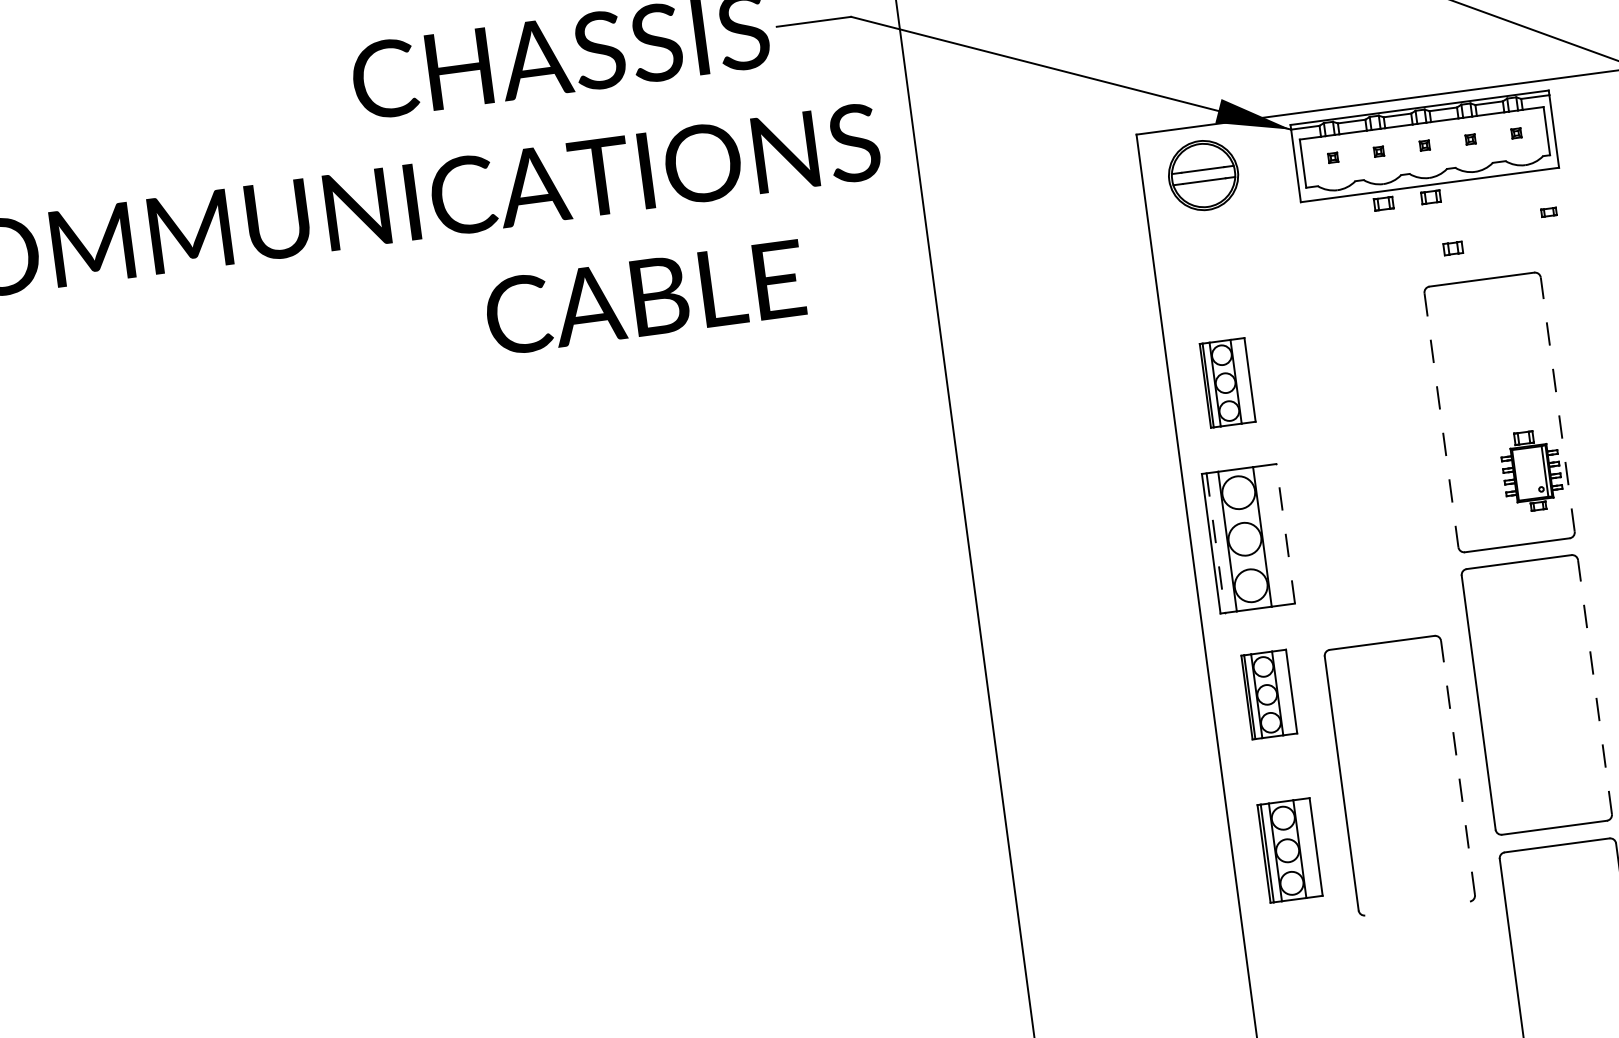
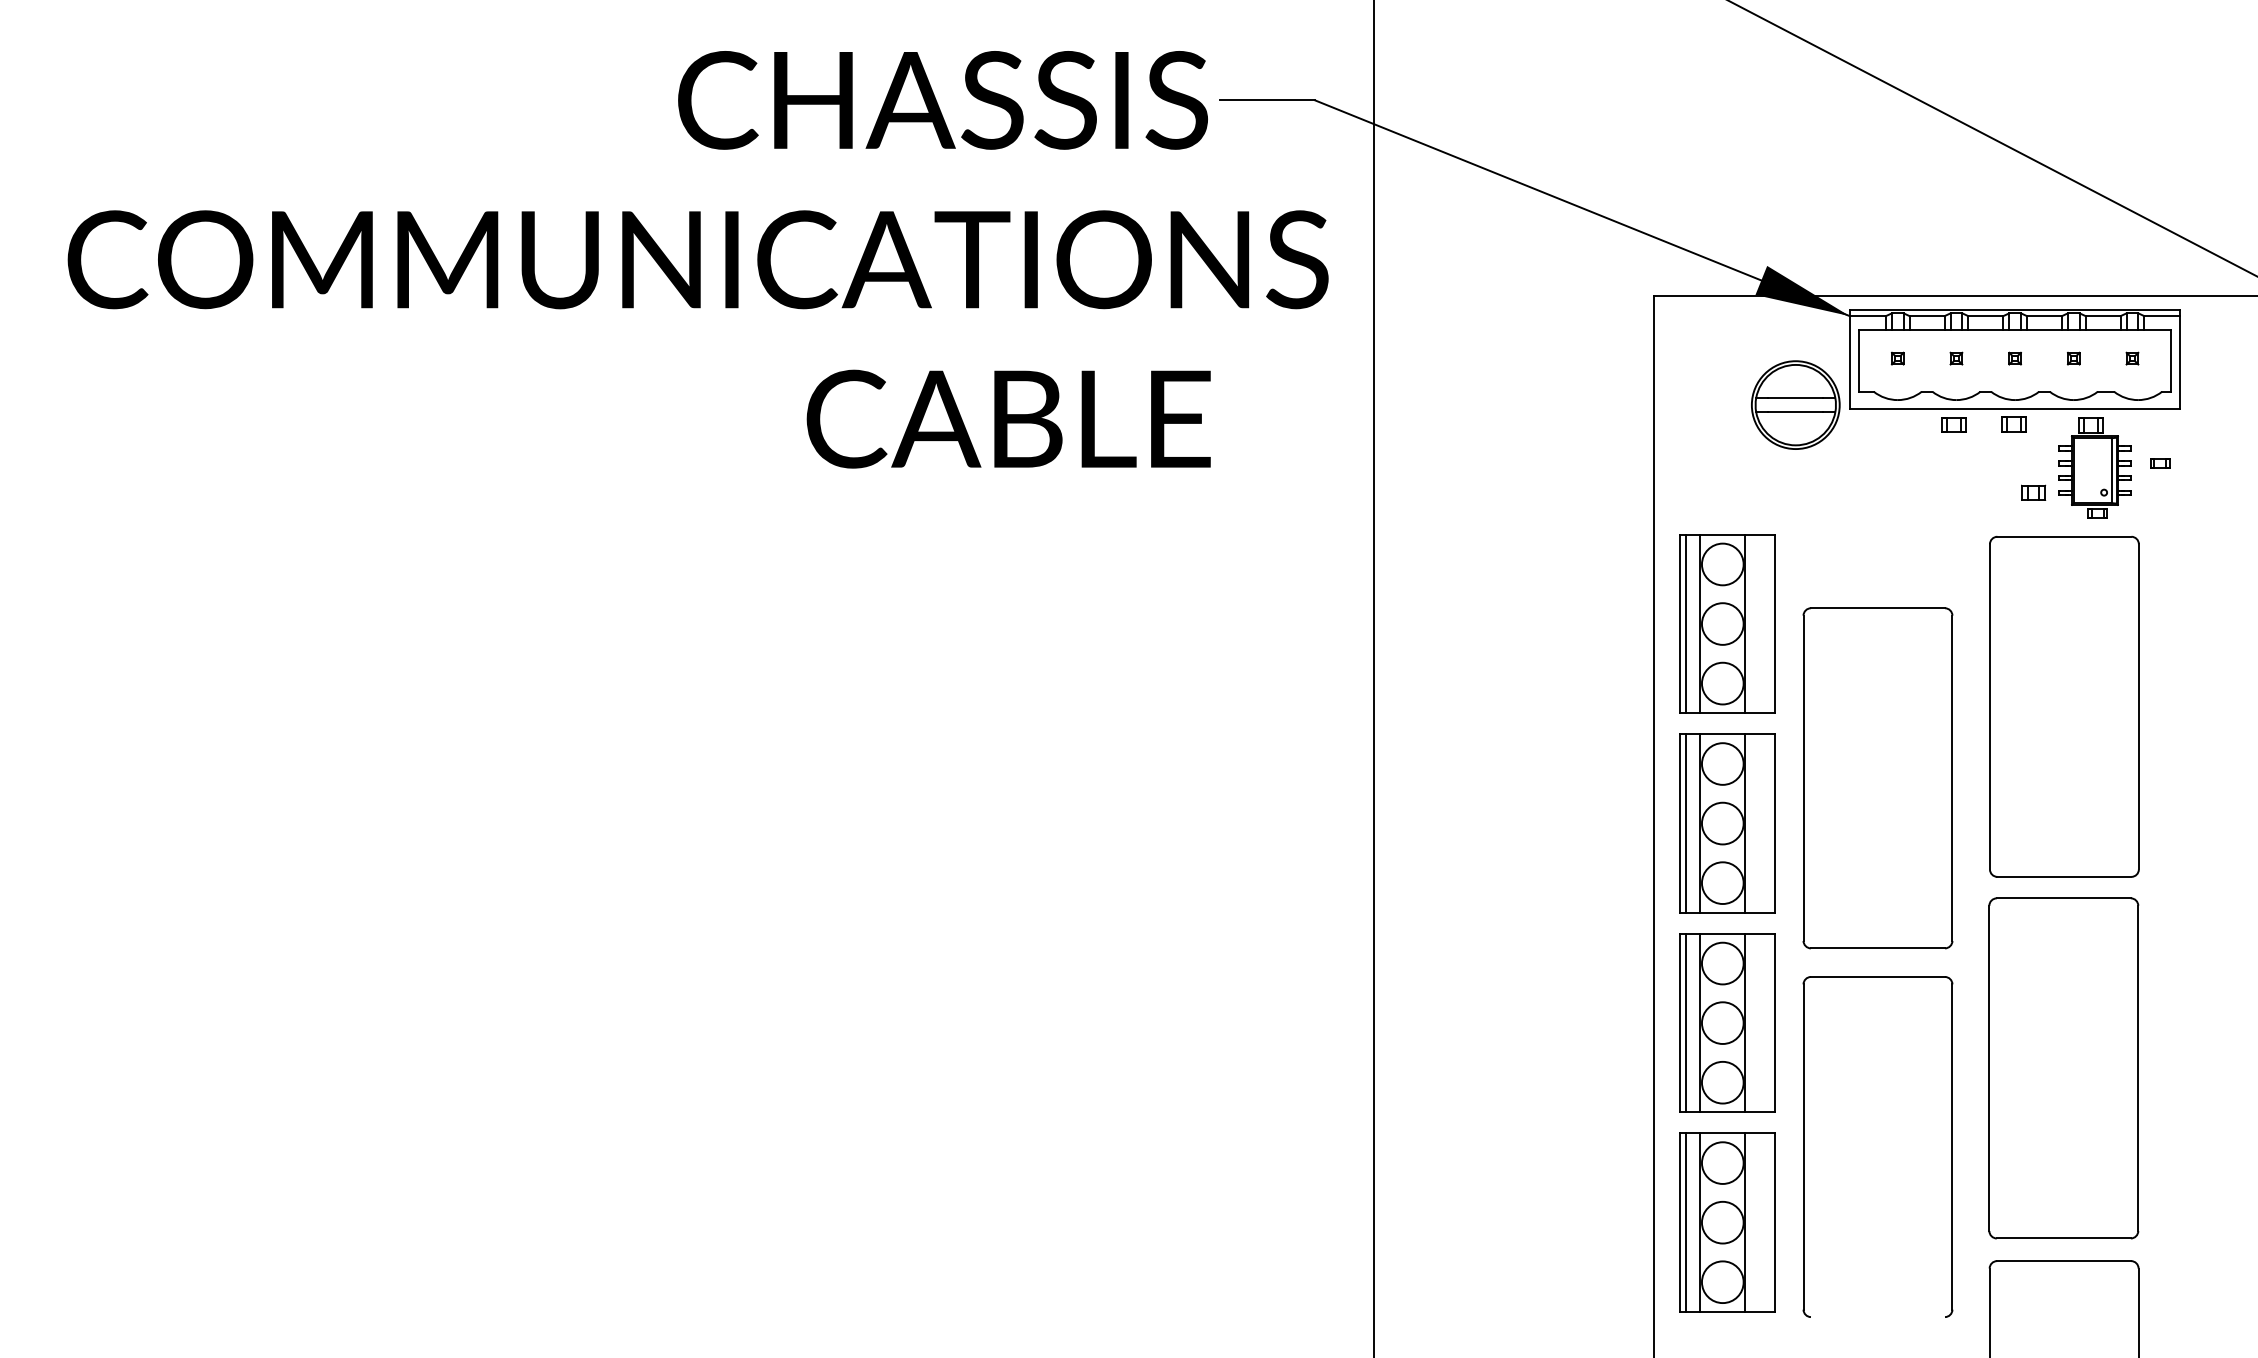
part: (1203, 175) -> (1795, 404), moved
part: (1227, 382) -> (1727, 623), size x1.67
line: (1557, 404) -> (2138, 706), dashed -> solid
line: (1441, 420) -> (1989, 706), dashed -> solid
part: (1531, 470) -> (2094, 467), moved
part: (1361, 487) -> (1877, 778), added
line: (1285, 533) -> (1774, 823), dashed -> solid
line: (1215, 543) -> (1685, 824), dashed -> solid
line: (1595, 687) -> (2138, 1068), dashed -> solid
part: (1269, 694) -> (1727, 1022), size x1.67
line: (1458, 768) -> (1952, 1147), dashed -> solid
part: (1290, 850) -> (1727, 1222), size x1.43

